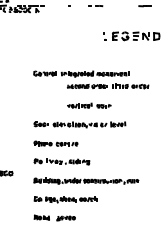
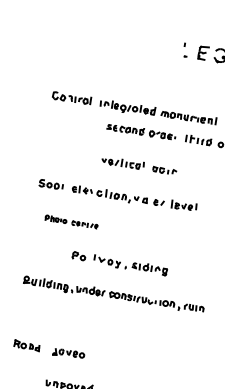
part: (55, 143) -> (70, 221), size x0.7
part: (61, 161) -> (119, 262), moved
part: (65, 199) -> (72, 320), removed

